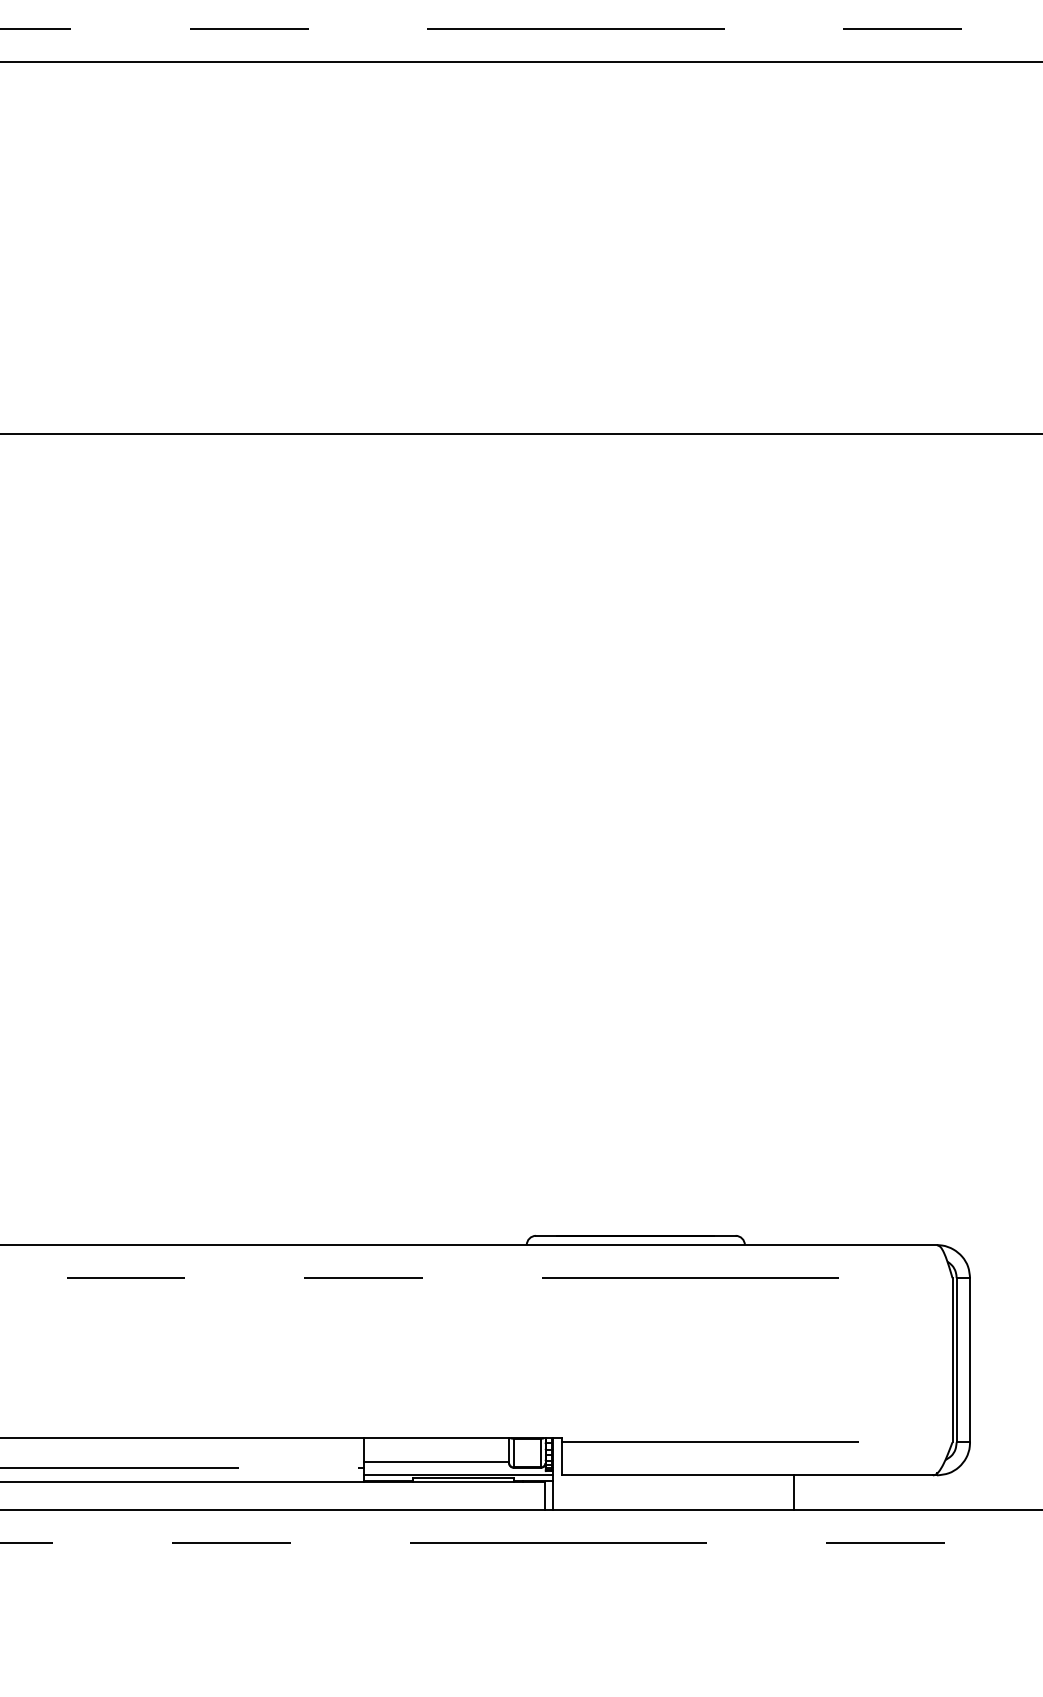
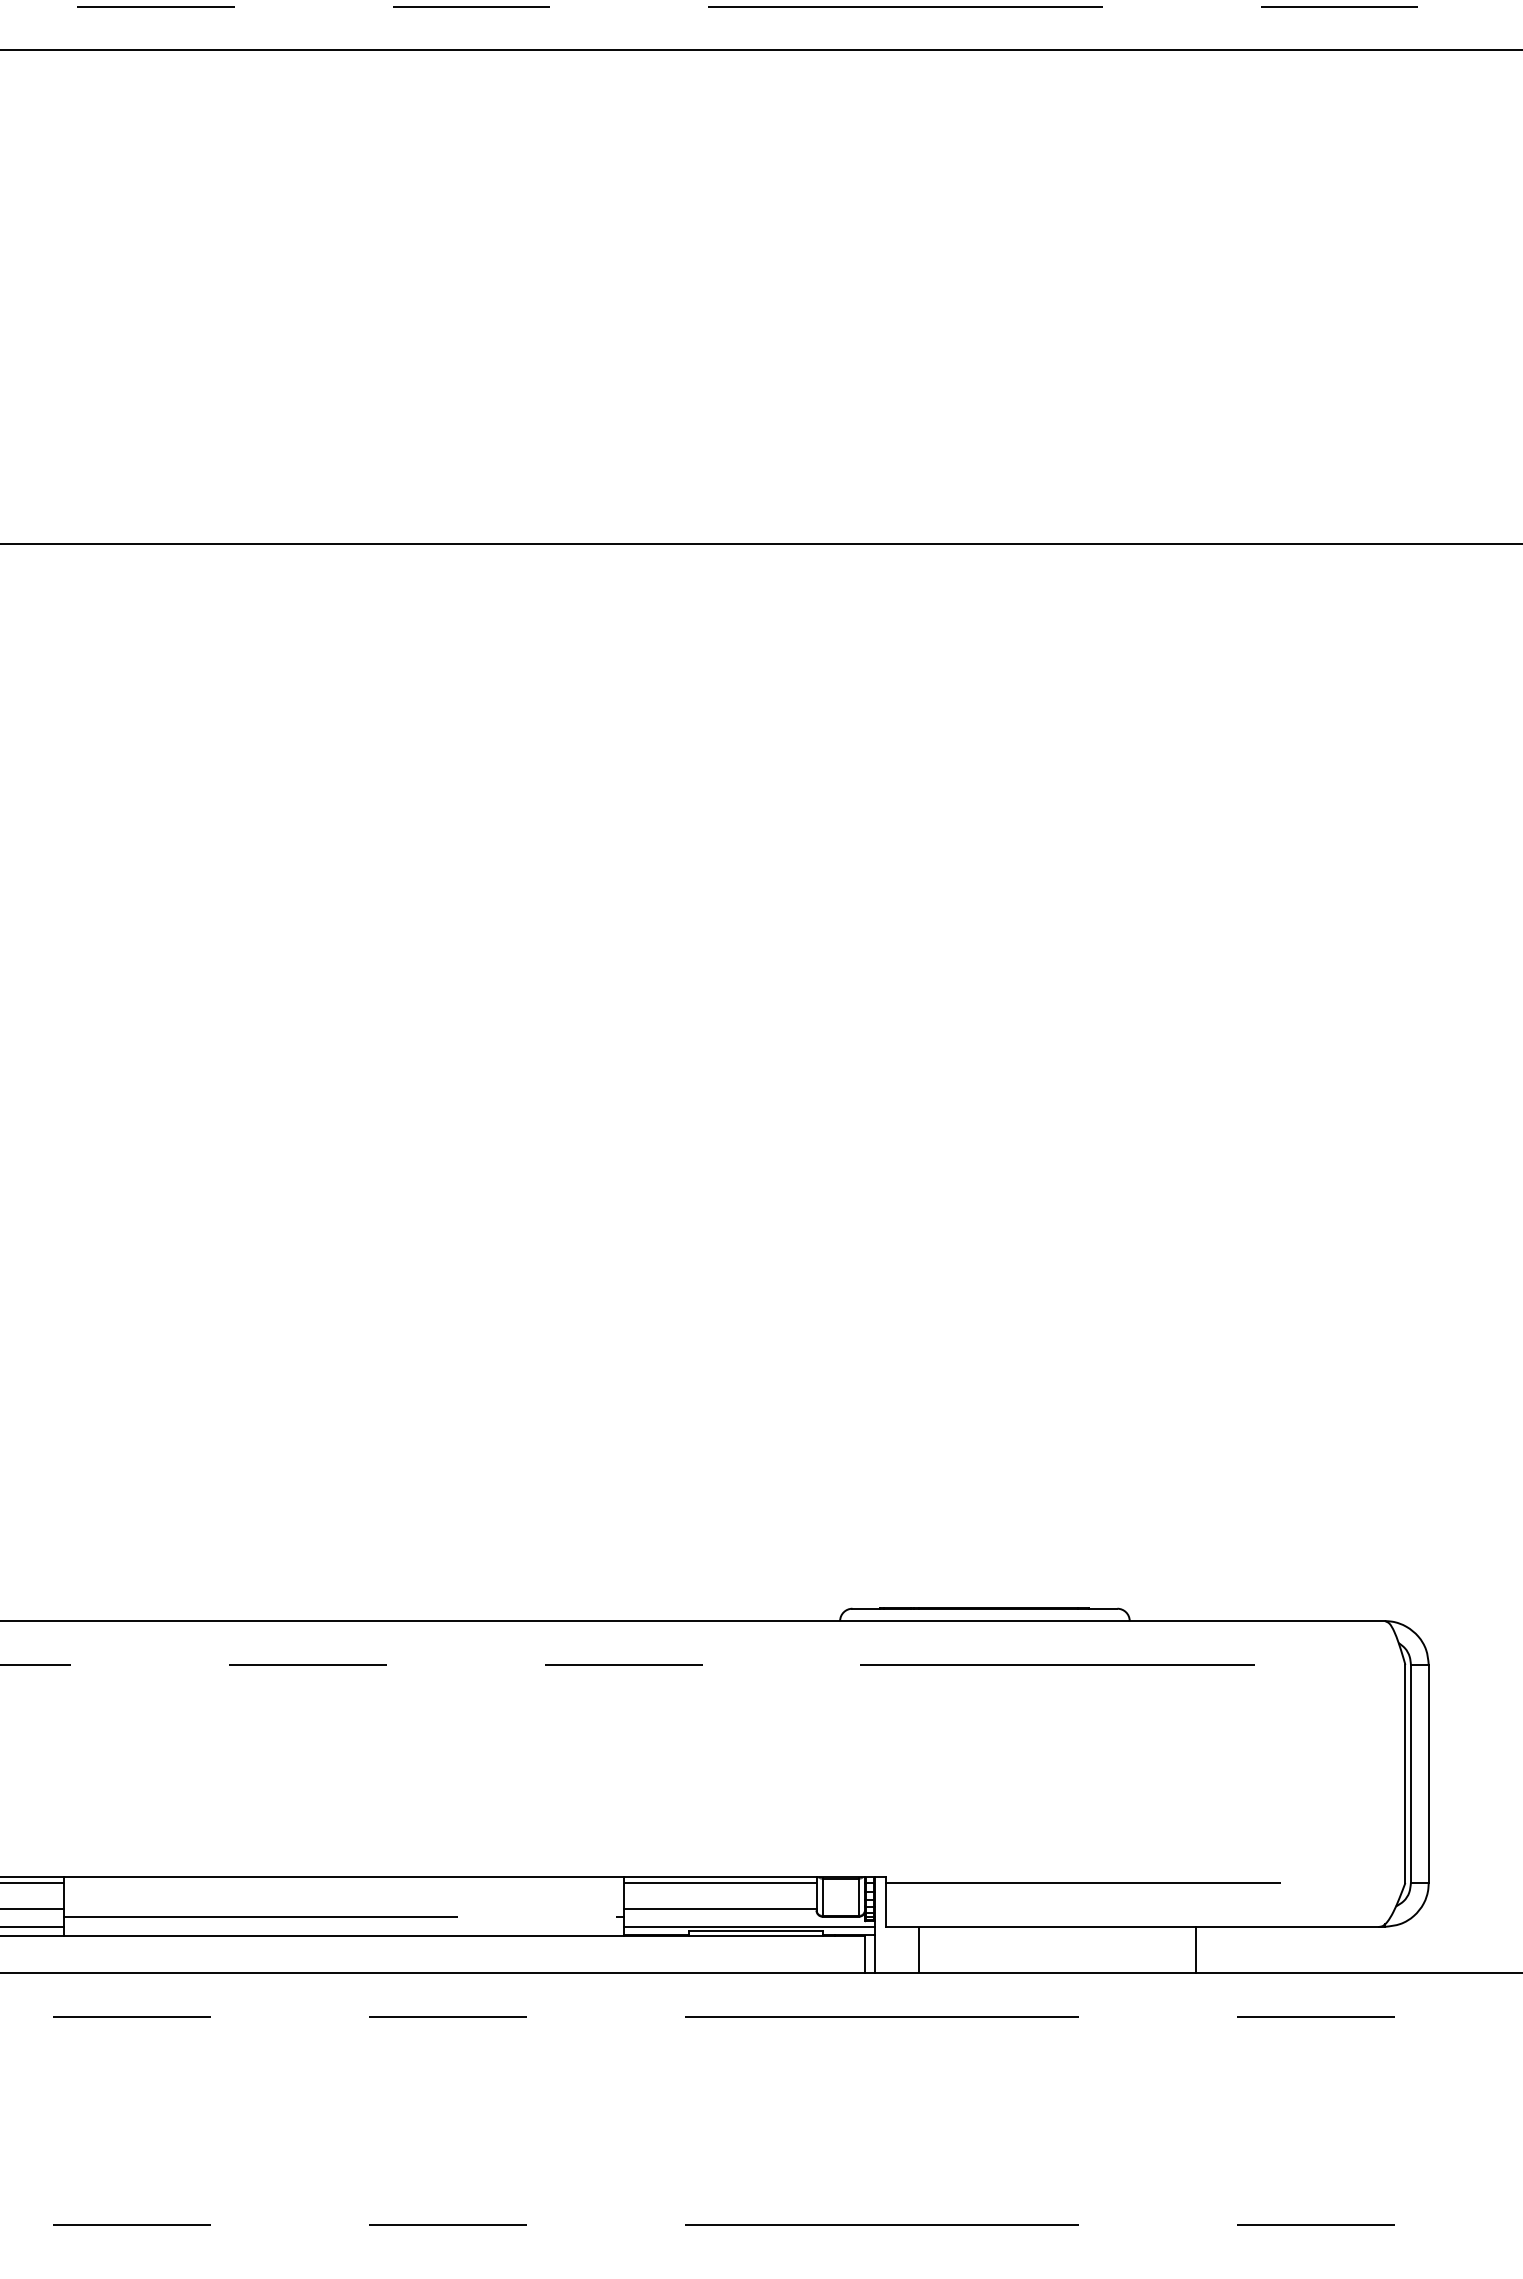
line: (435, 1442) -> (719, 1883), added
line: (585, 1492) -> (918, 1949), added

